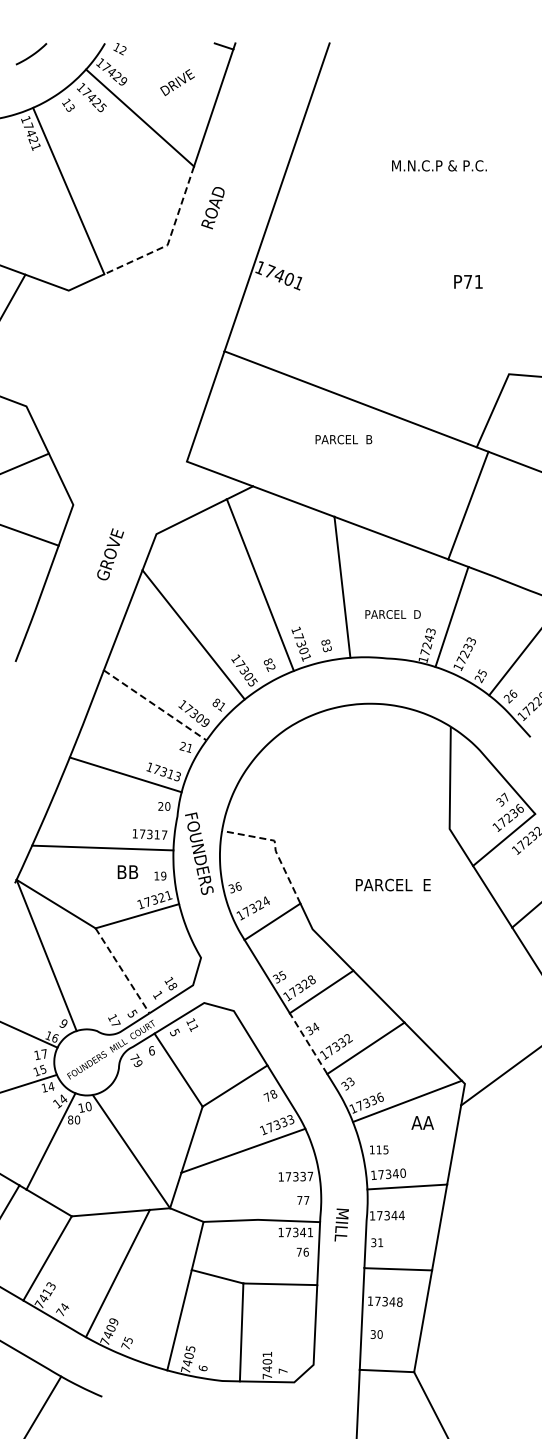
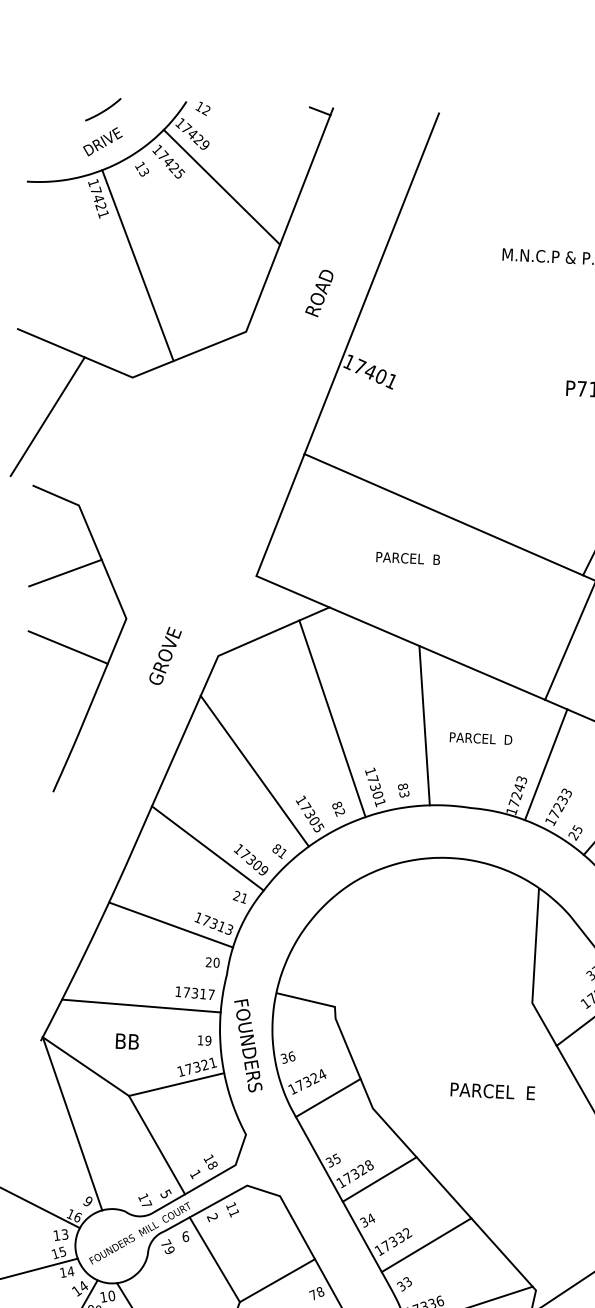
text: (177, 82) -> (102, 141), moved
text: (212, 208) -> (318, 293), moved
line: (169, 239) -> (248, 325), dashed -> solid
text: (343, 439) -> (407, 558), moved
text: (110, 554) -> (165, 656), moved
text: (392, 614) -> (480, 738), moved
line: (155, 705) -> (208, 848), dashed -> solid
line: (275, 848) -> (335, 1015), dashed -> solid
text: (199, 853) -> (248, 1045), moved
text: (127, 871) -> (126, 1040), moved
text: (393, 884) -> (493, 1090), moved
line: (122, 971) -> (156, 1145), dashed -> solid
text: (174, 1032) -> (212, 1217), 5 -> 2
line: (308, 1043) -> (362, 1236), dashed -> solid
text: (44, 1053) -> (64, 1233), 17 -> 13

